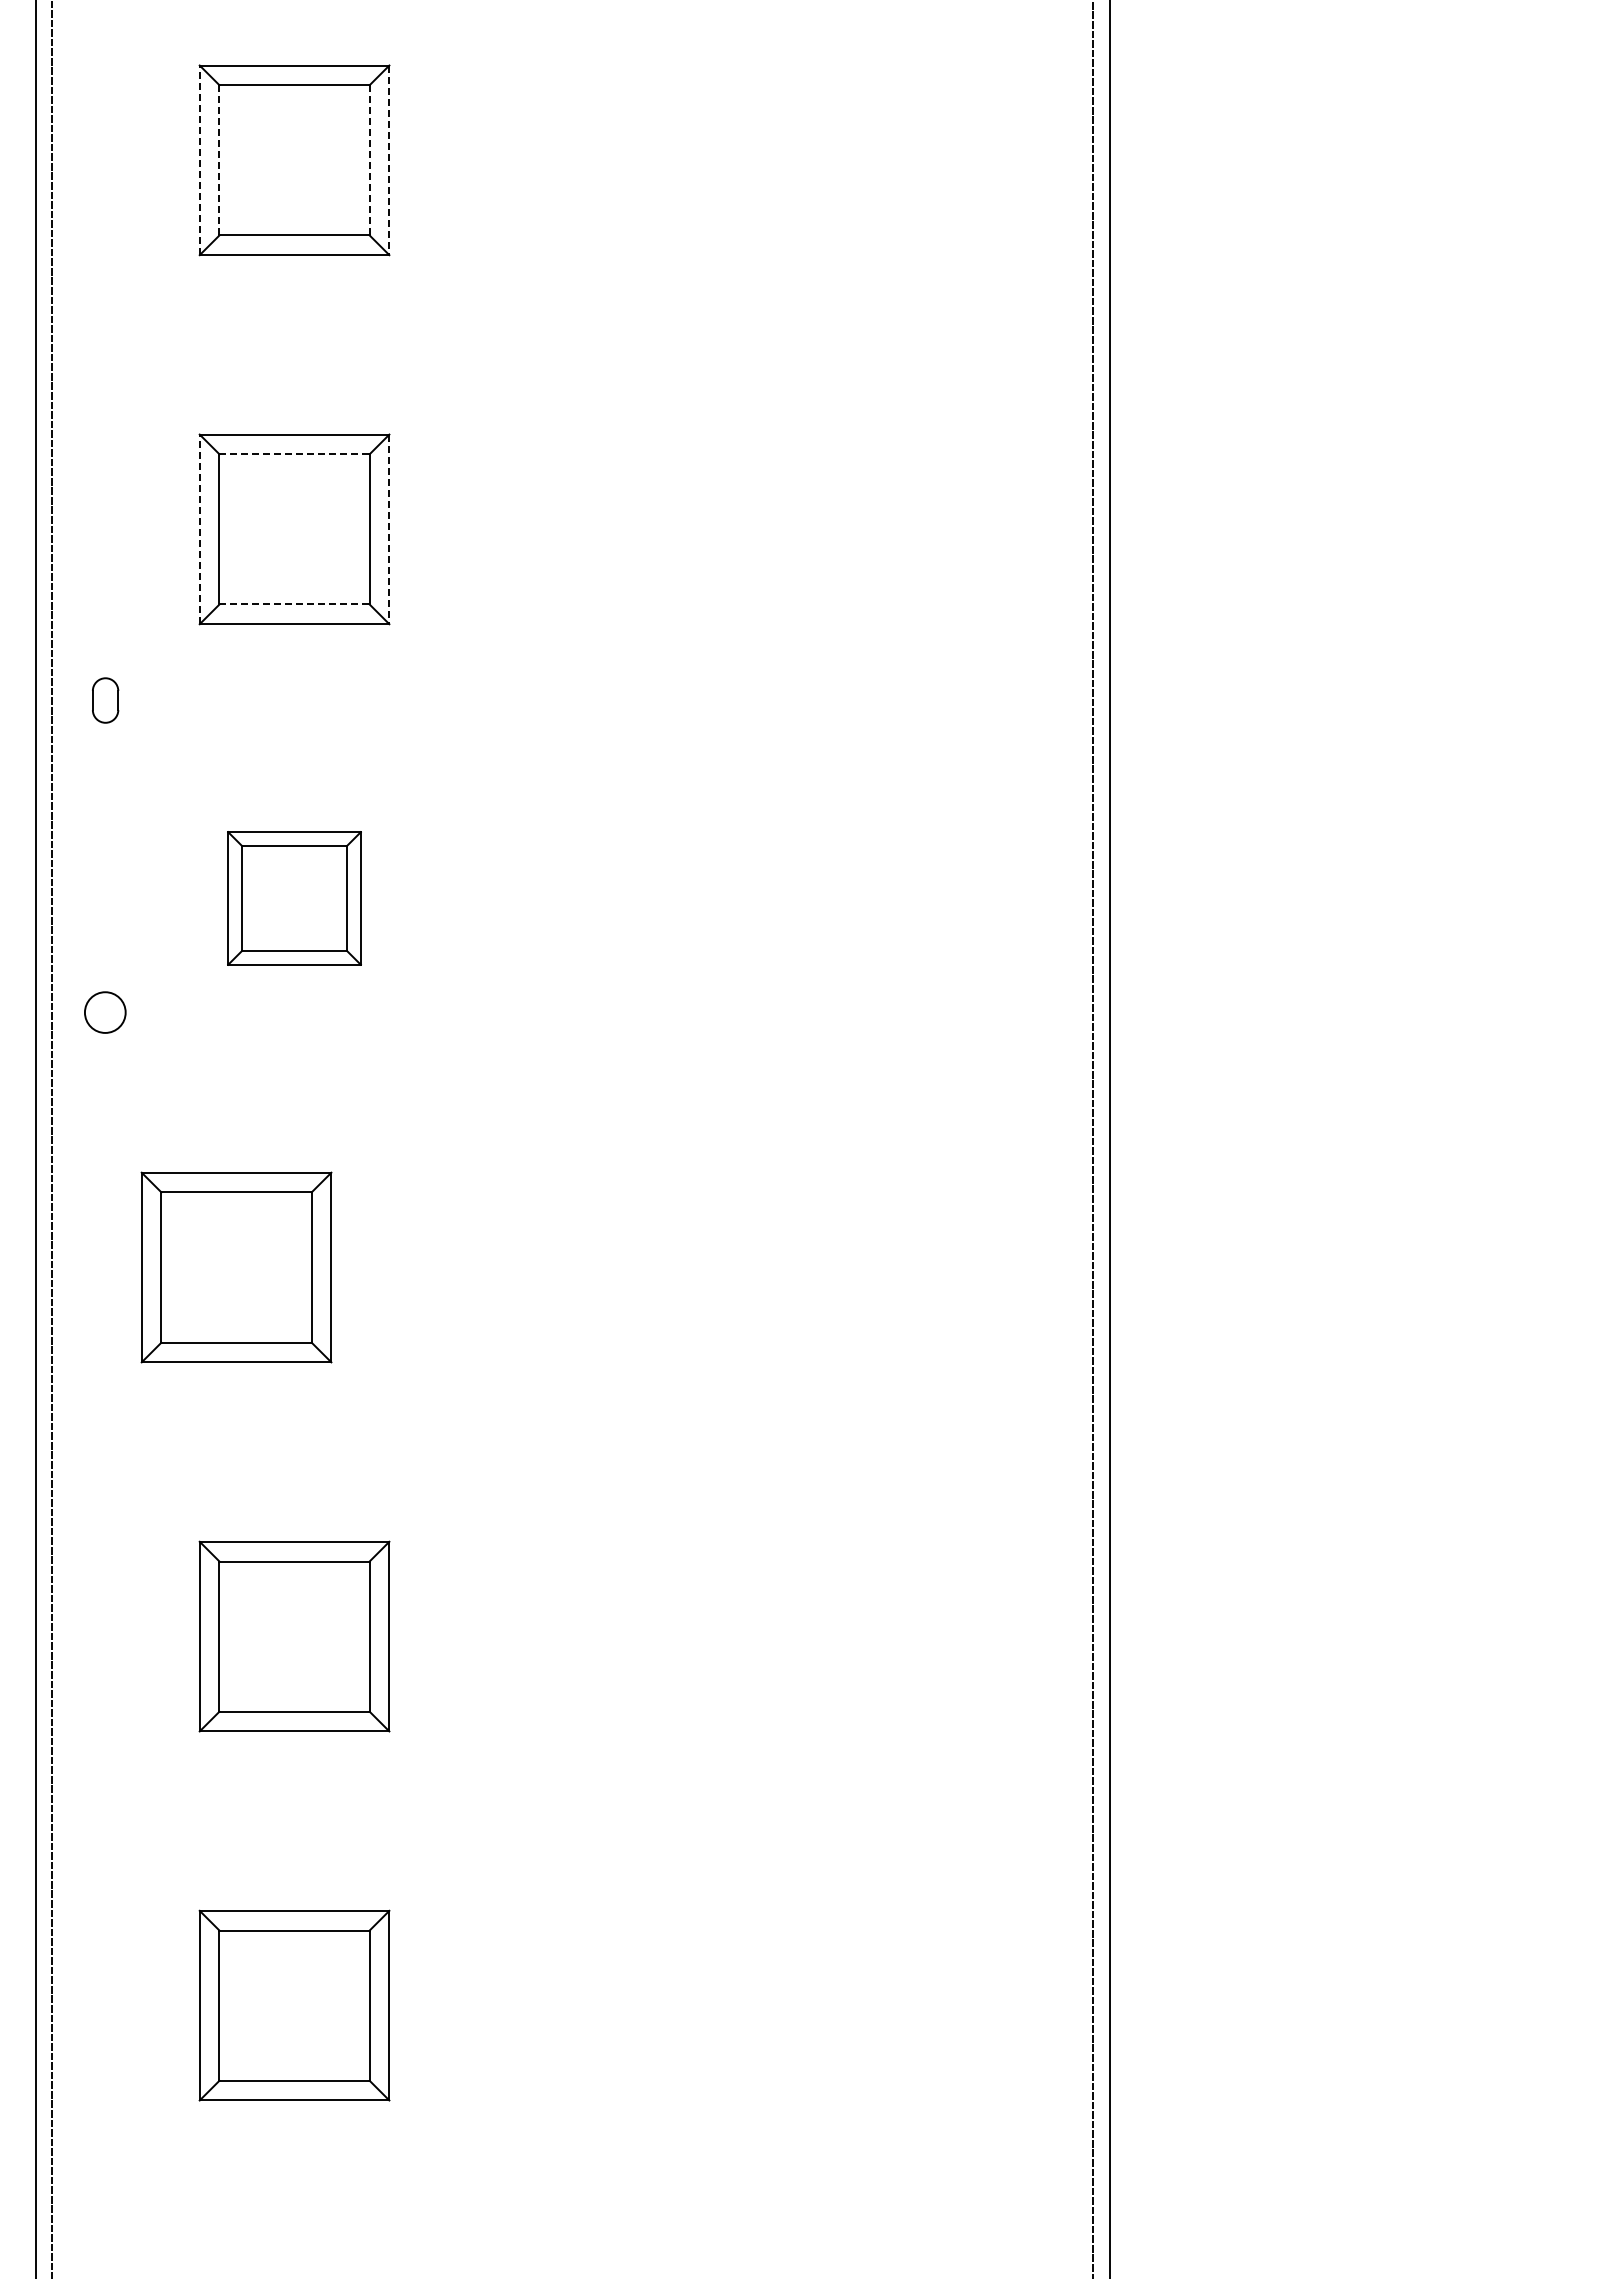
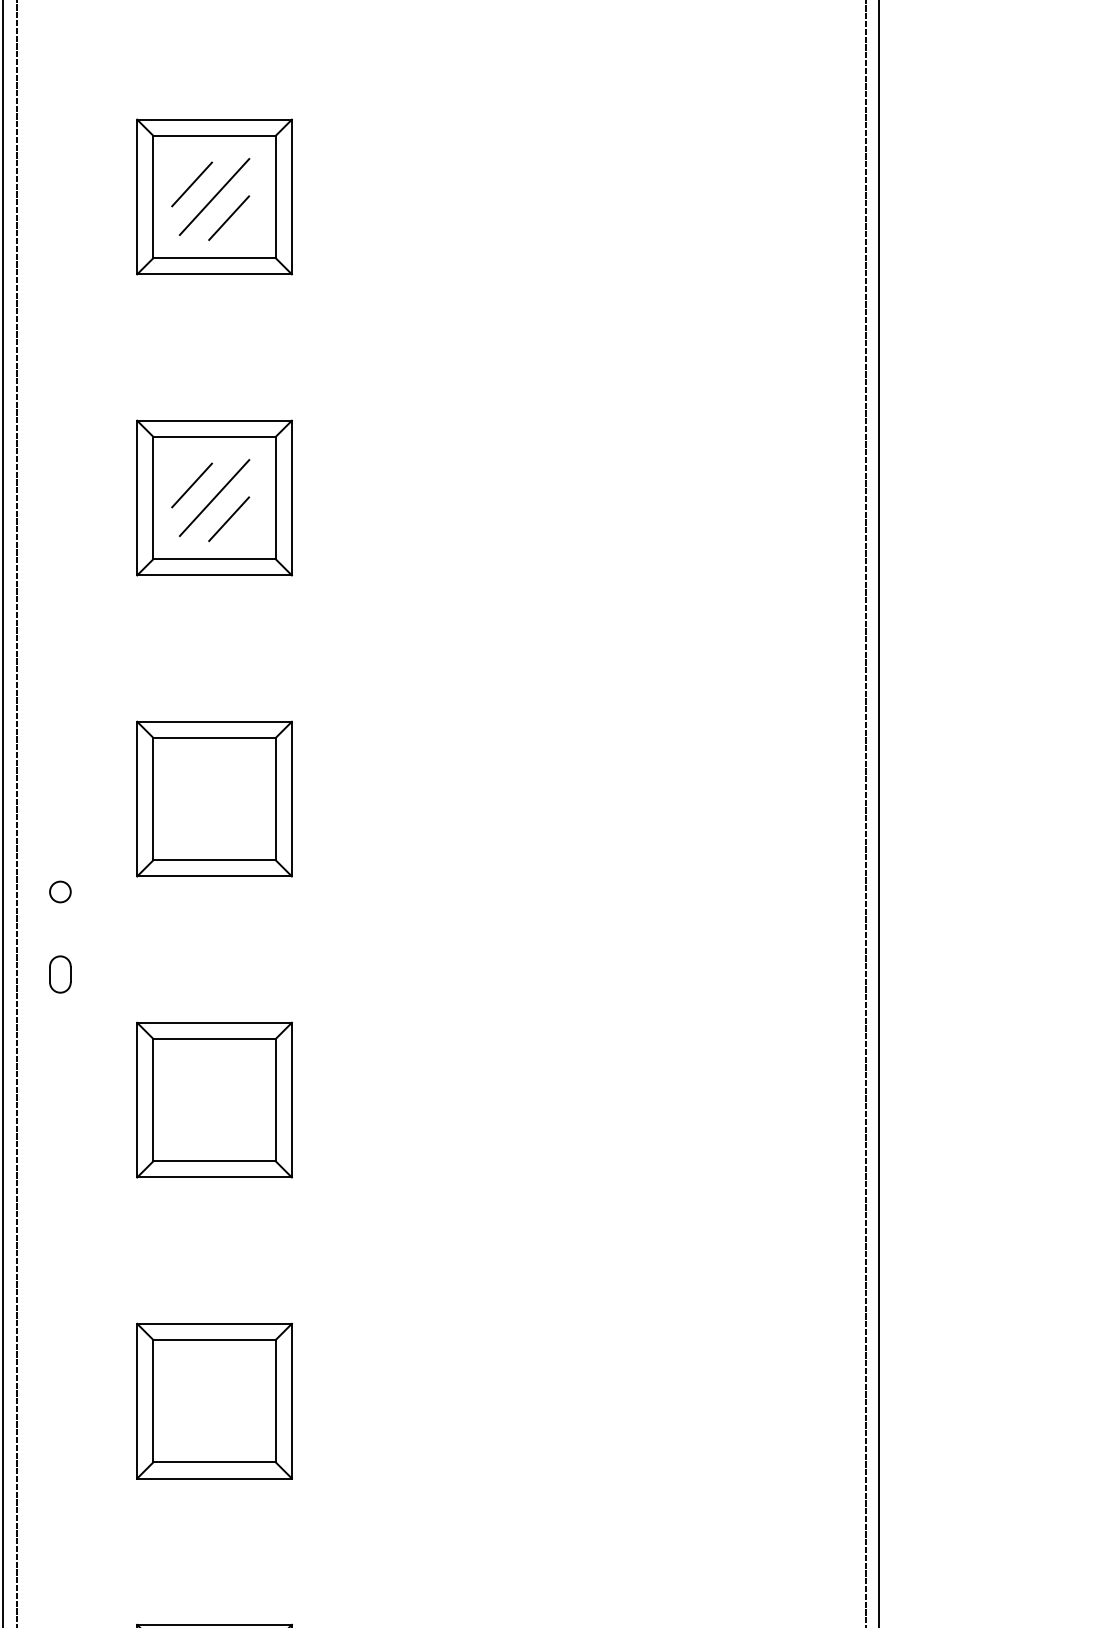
line: (266, 144) -> (191, 184), added
line: (219, 159) -> (153, 196), dashed -> solid
line: (294, 159) -> (214, 196), added
line: (199, 160) -> (137, 197), dashed -> solid
line: (369, 160) -> (275, 197), dashed -> solid
line: (389, 160) -> (292, 197), dashed -> solid
line: (311, 186) -> (228, 218), added
line: (295, 454) -> (215, 436), dashed -> solid
line: (266, 513) -> (191, 485), added
line: (294, 528) -> (214, 497), added
line: (199, 529) -> (137, 498), dashed -> solid
line: (389, 529) -> (292, 498), dashed -> solid
line: (311, 555) -> (228, 519), added
line: (295, 604) -> (215, 559), dashed -> solid
part: (105, 700) -> (60, 974), moved
part: (294, 898) -> (214, 799), size x1.43
circle: (105, 1011) -> (60, 891), size x0.62
part: (236, 1267) -> (214, 1100), moved

